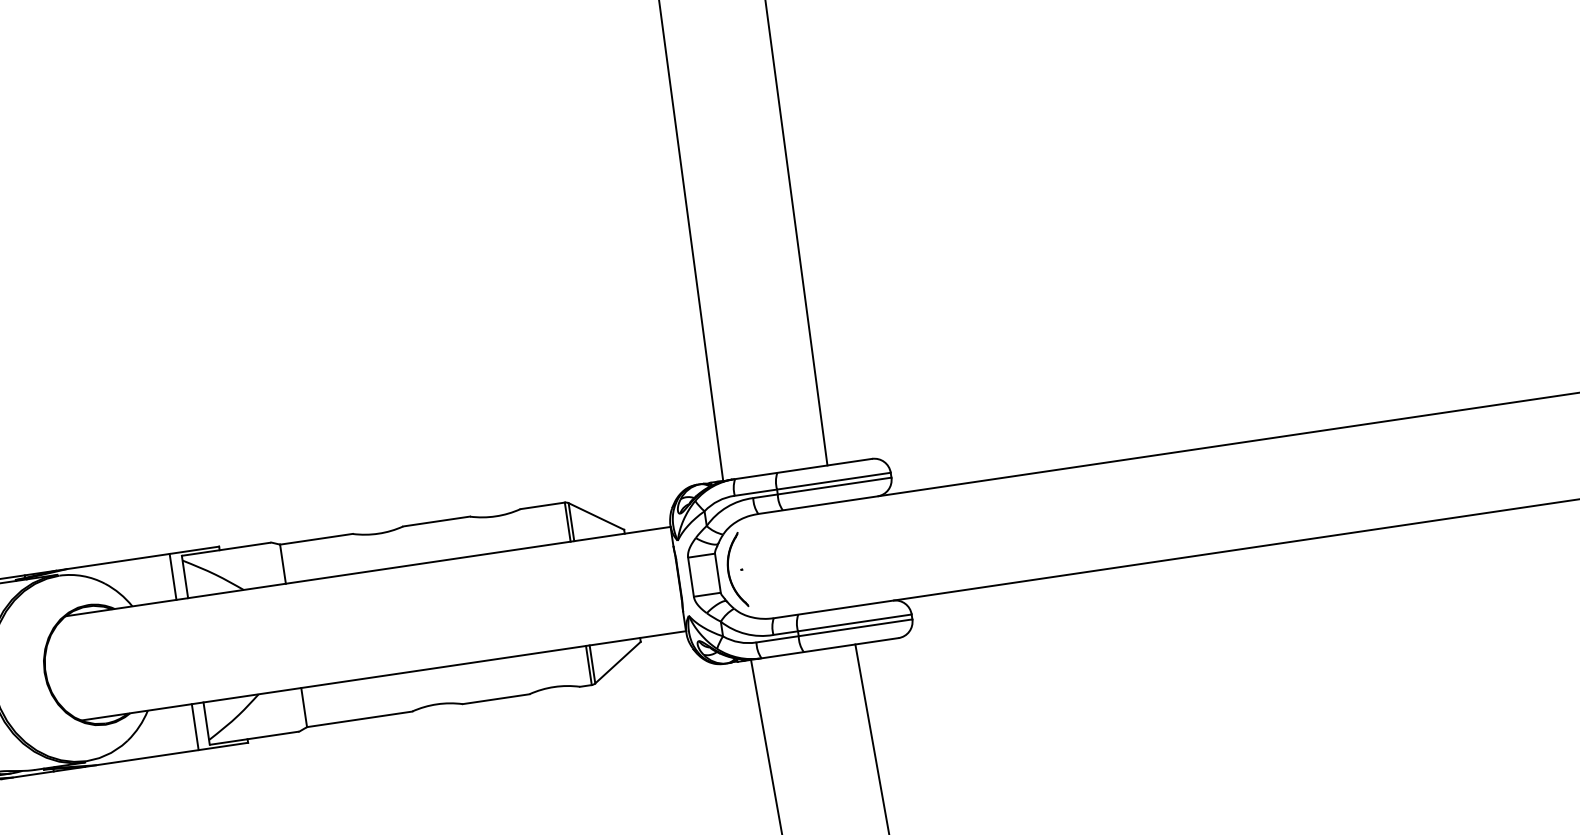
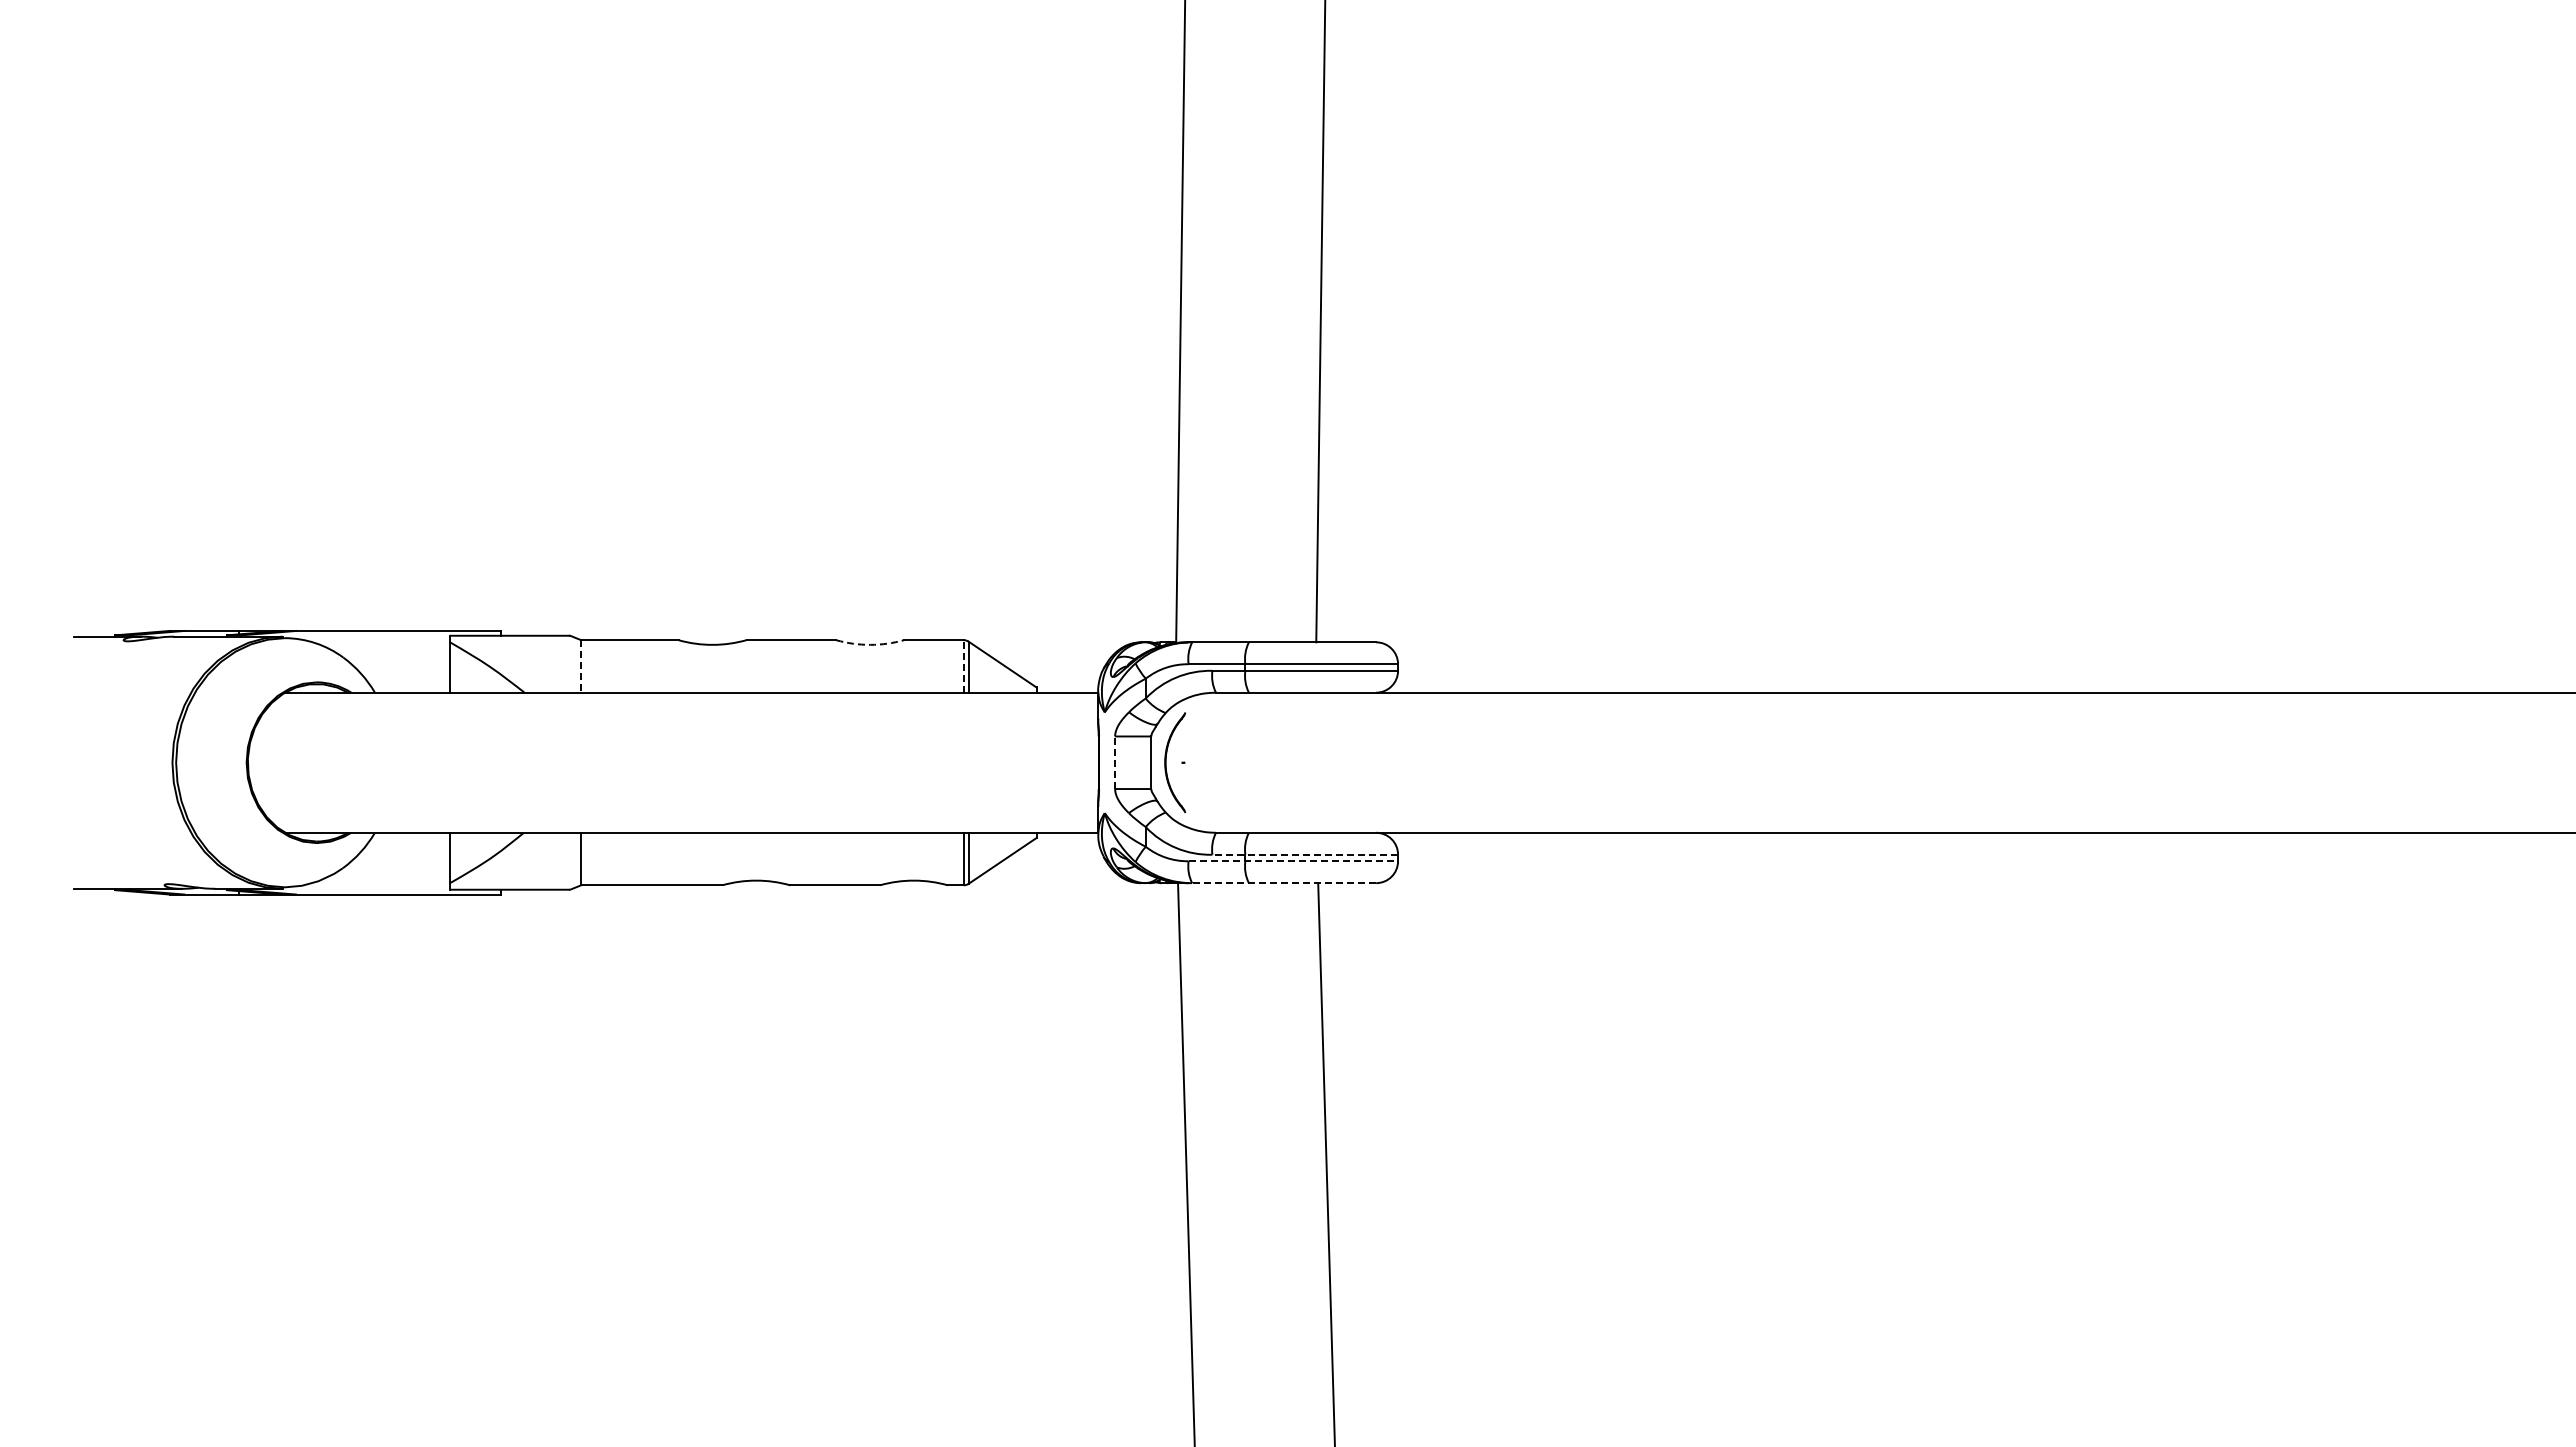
arc: (495, 516) -> (870, 644), solid -> dashed
line: (567, 521) -> (963, 665), solid -> dashed
line: (283, 564) -> (581, 666), solid -> dashed
line: (173, 576) -> (434, 661), removed
line: (691, 576) -> (1115, 762), solid -> dashed
line: (842, 624) -> (1305, 854), solid -> dashed
line: (834, 631) -> (1293, 861), solid -> dashed
line: (828, 648) -> (1282, 883), solid -> dashed
line: (195, 726) -> (434, 863), removed

